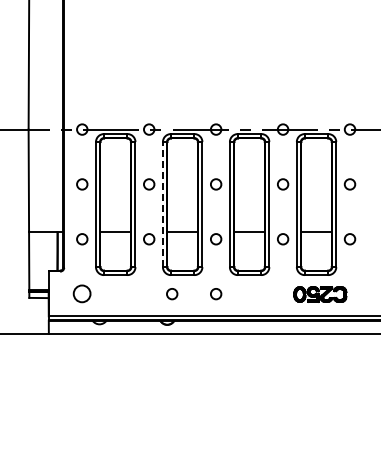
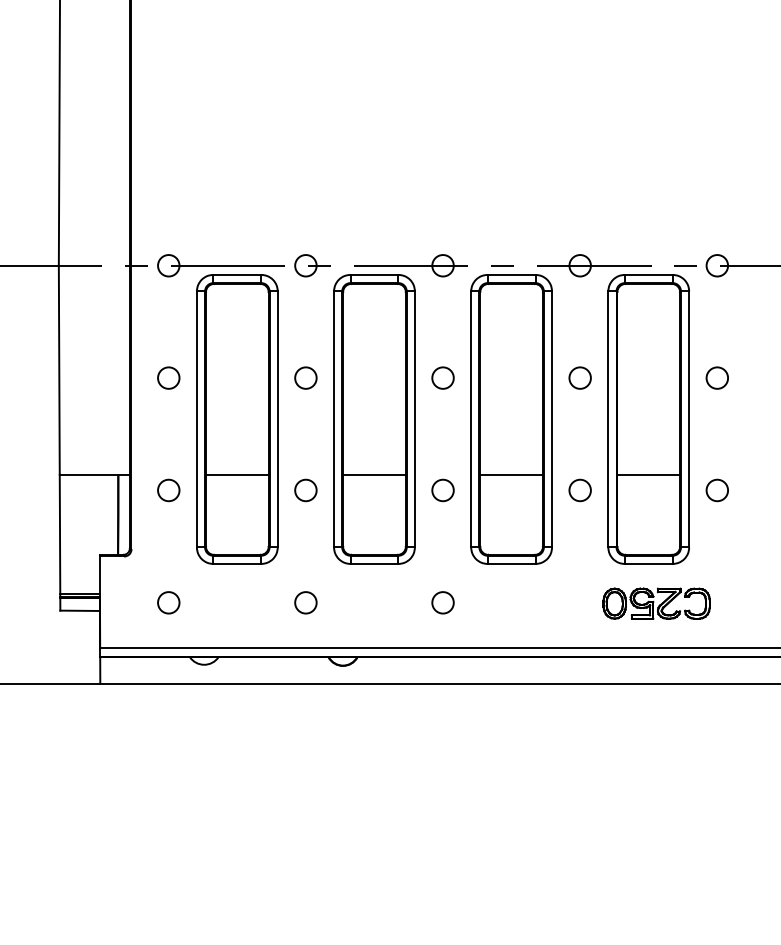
line: (162, 204) -> (333, 419), dashed -> solid
circle: (82, 294) -> (169, 603), size x0.62
circle: (172, 294) -> (306, 603), moved

